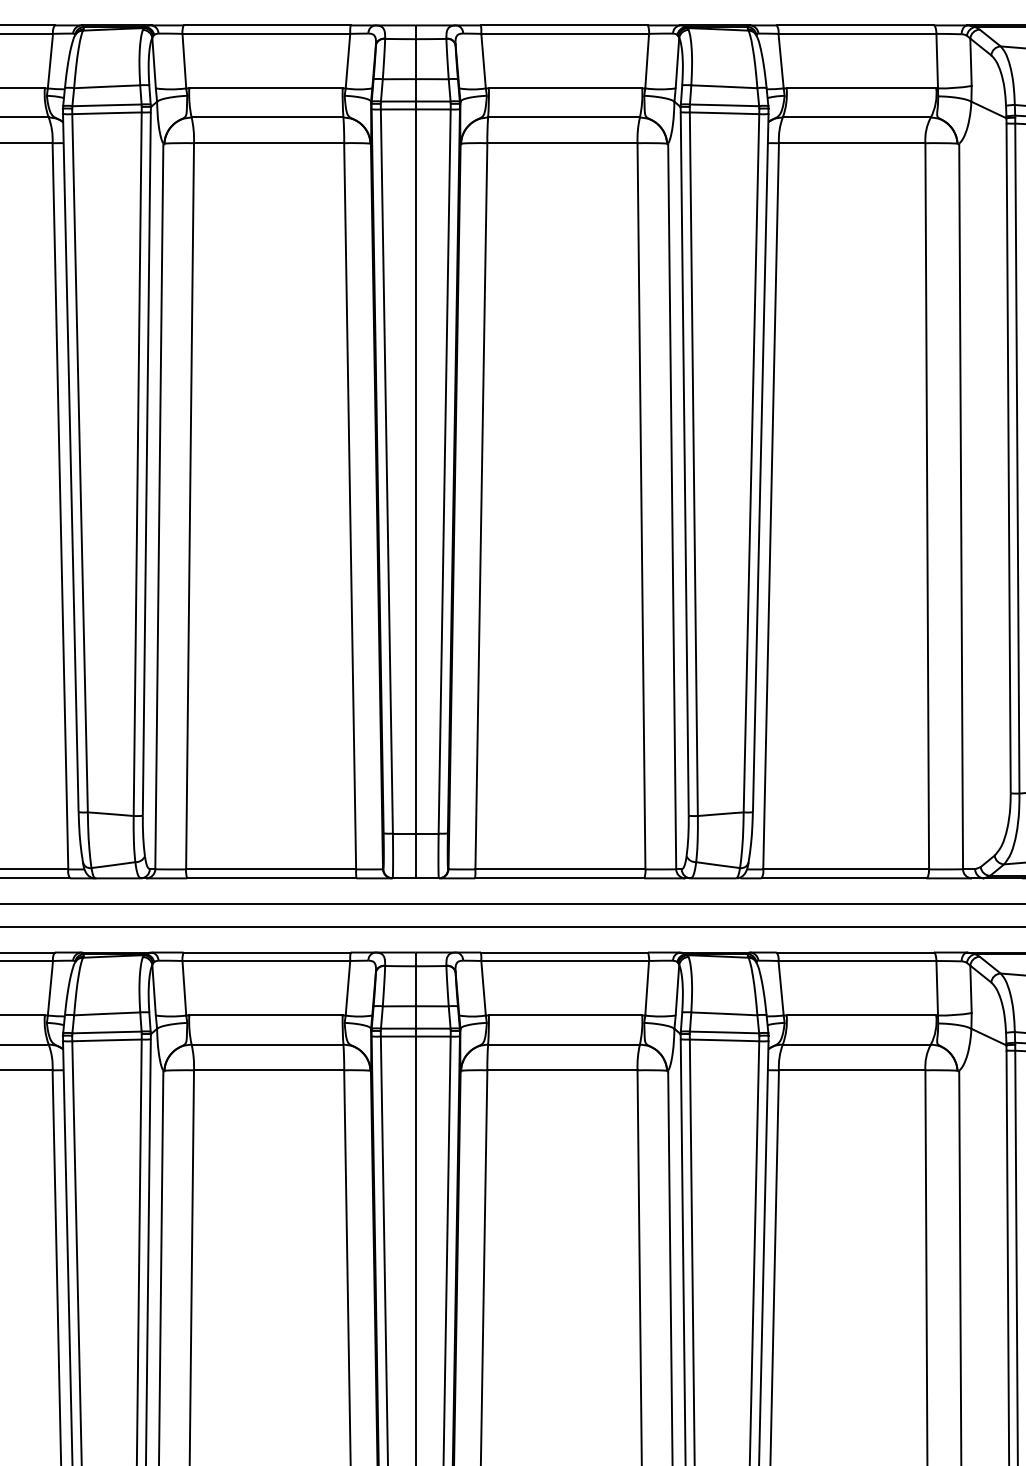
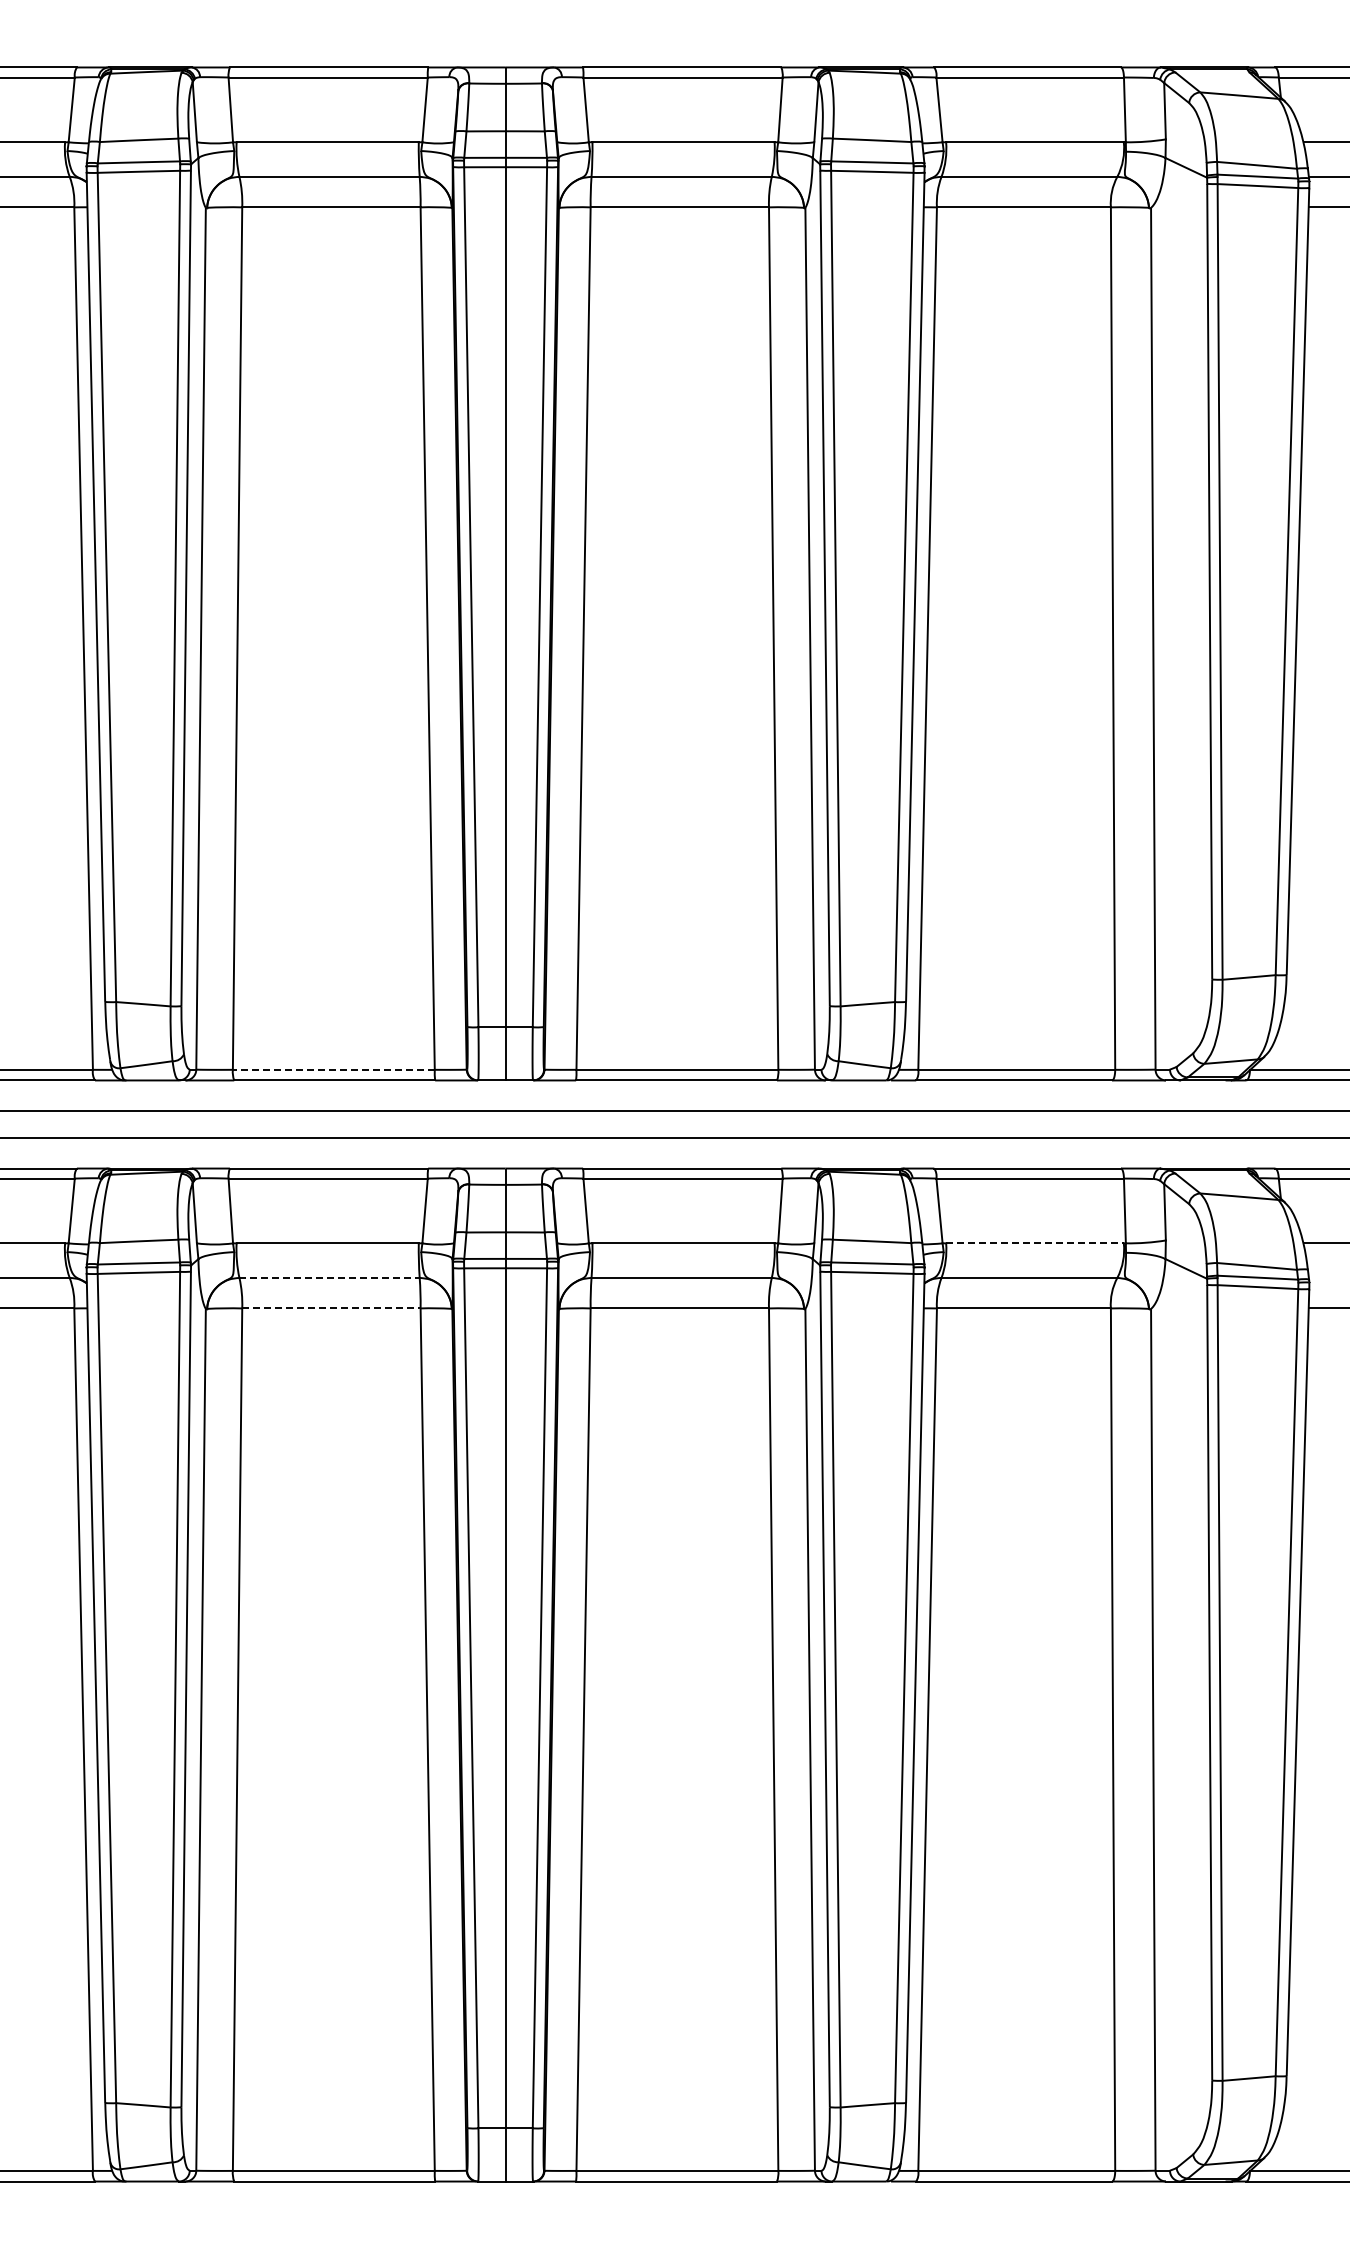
line: (270, 869) -> (333, 1069), solid -> dashed
line: (861, 1015) -> (1034, 1243), solid -> dashed
line: (268, 1044) -> (330, 1277), solid -> dashed
line: (269, 1070) -> (331, 1308), solid -> dashed

